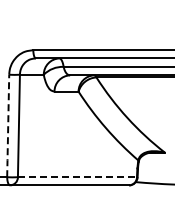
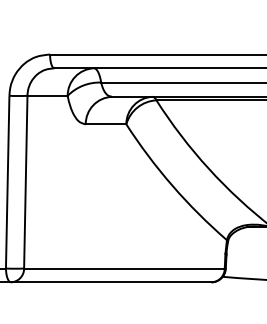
line: (8, 125) -> (8, 181), dashed -> solid
line: (77, 177) -> (124, 269), dashed -> solid

